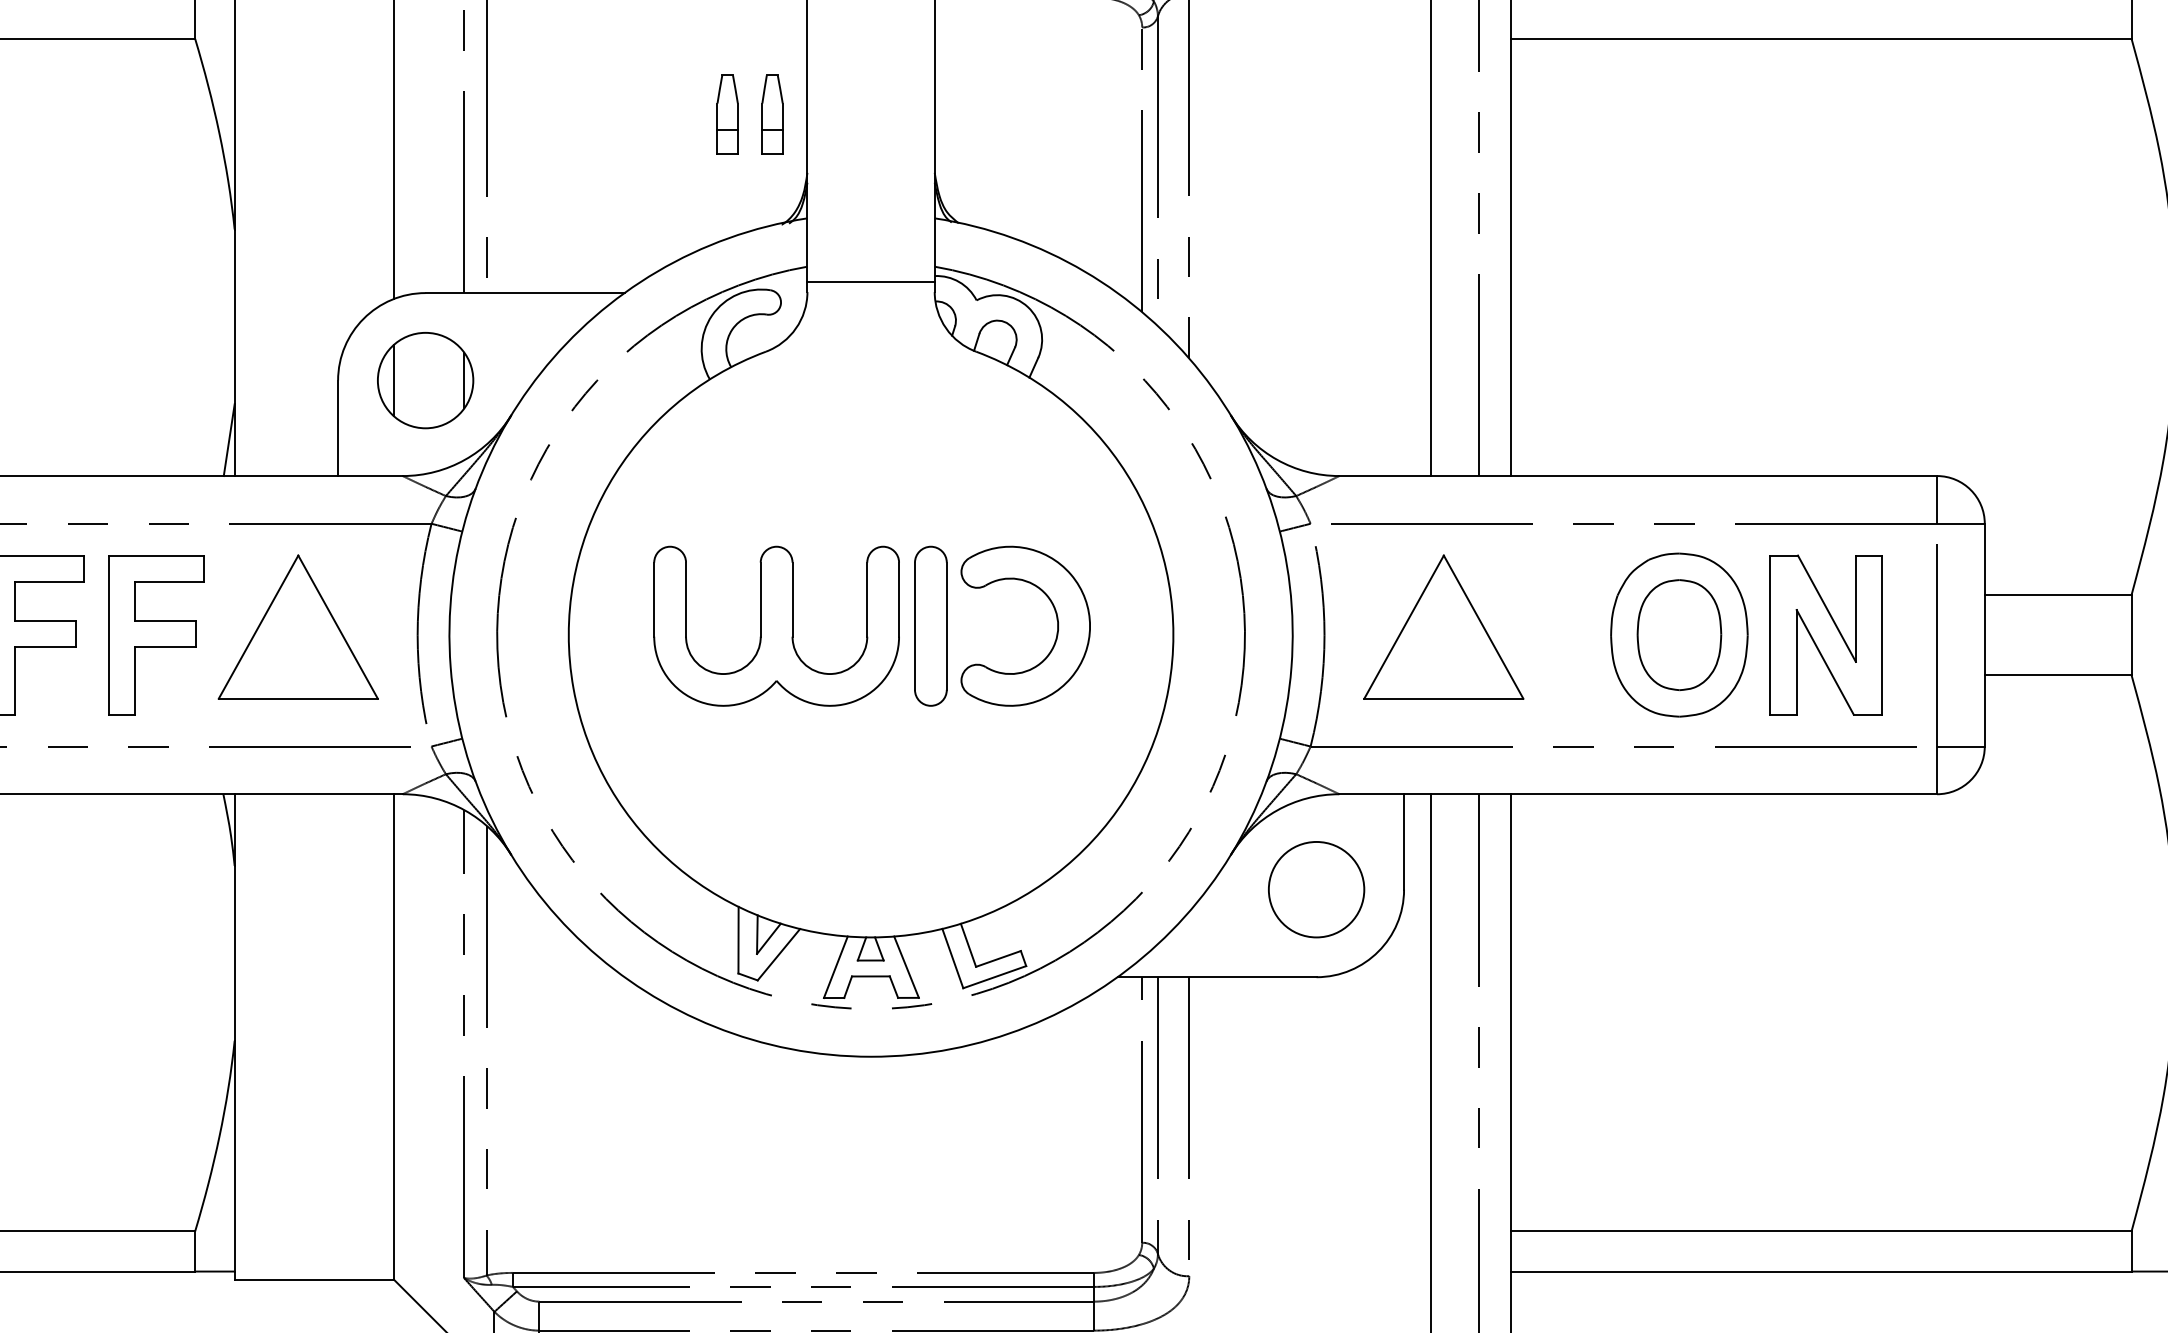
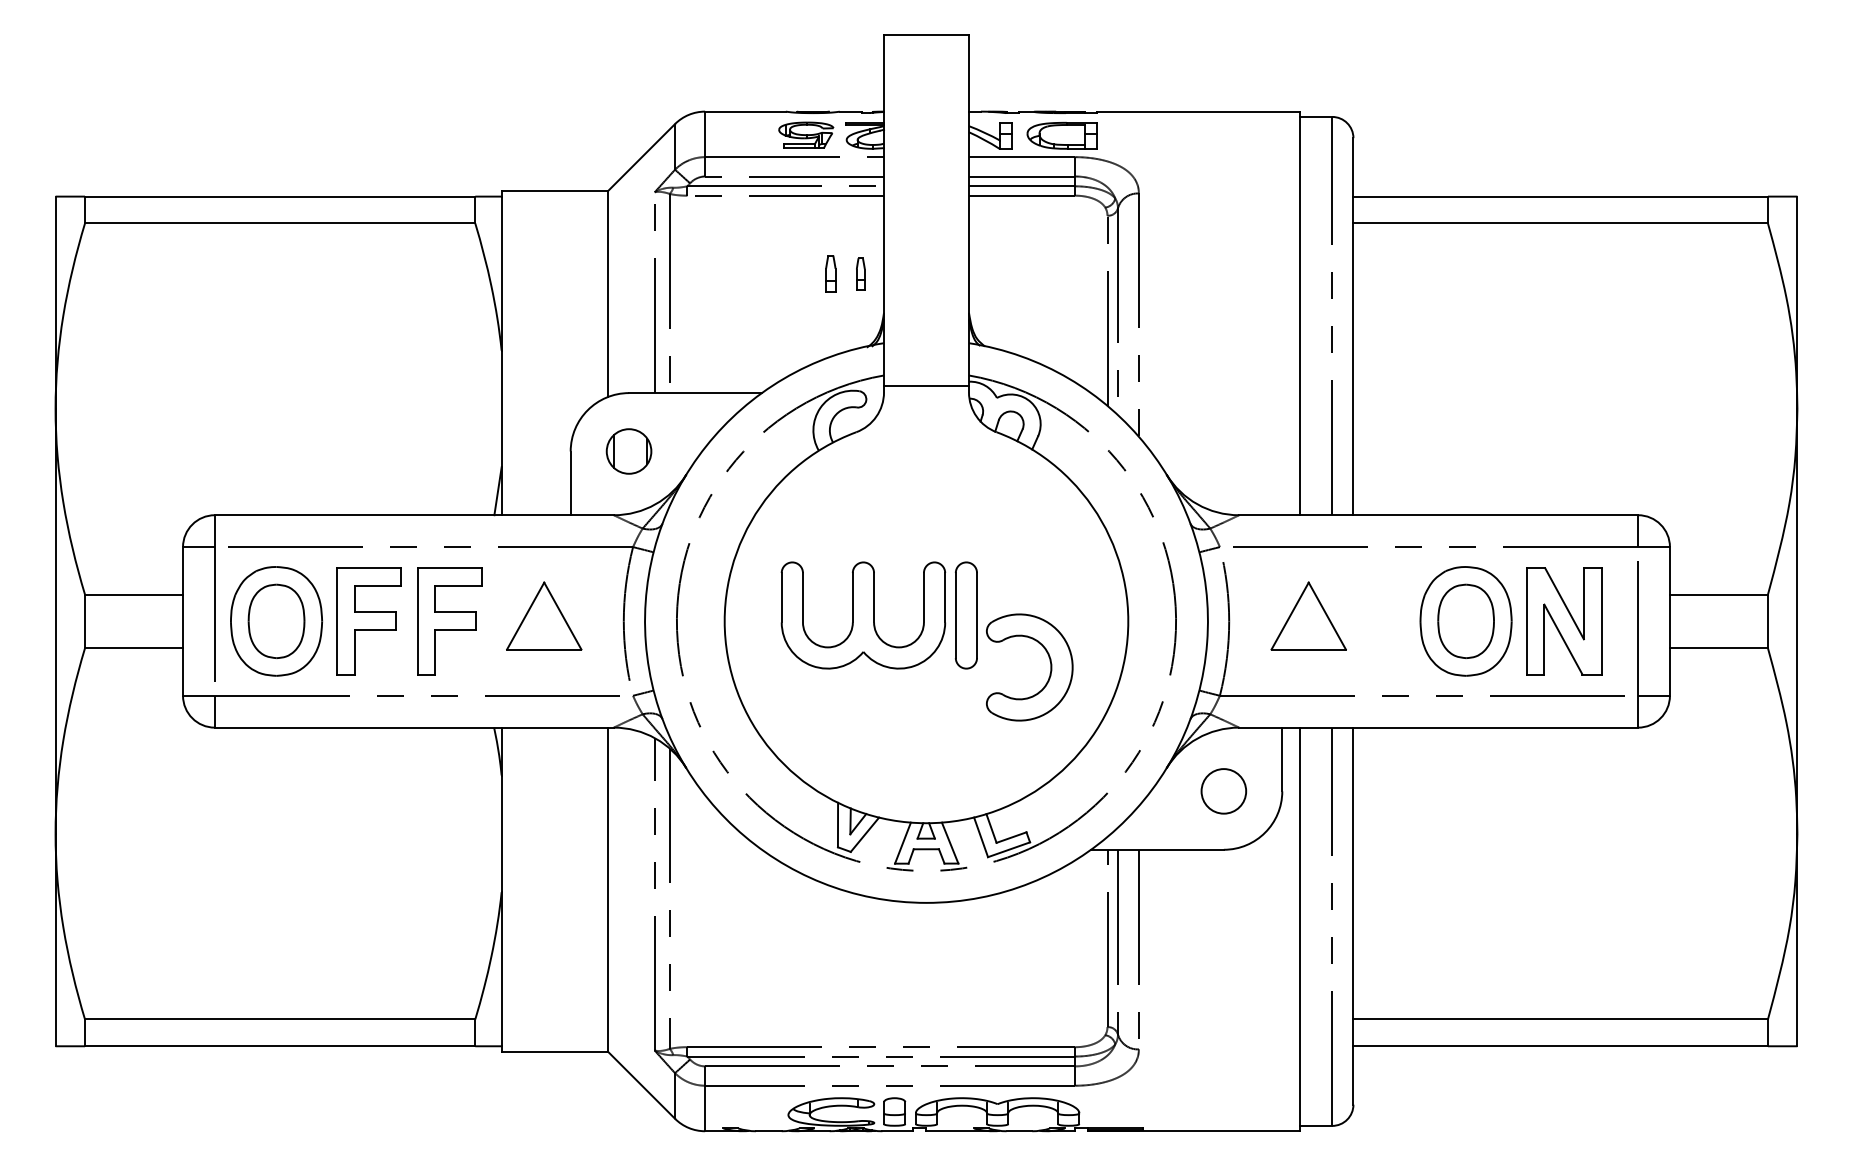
part: (727, 113) -> (830, 273), size x0.7
part: (772, 113) -> (860, 273), size x0.6
part: (424, 380) -> (628, 451), size x0.7
part: (1055, 617) -> (1049, 661), moved
part: (298, 626) -> (544, 615), size x0.7
part: (1443, 626) -> (1308, 615), size x0.7
circle: (1315, 889) -> (1223, 791), size x0.7

